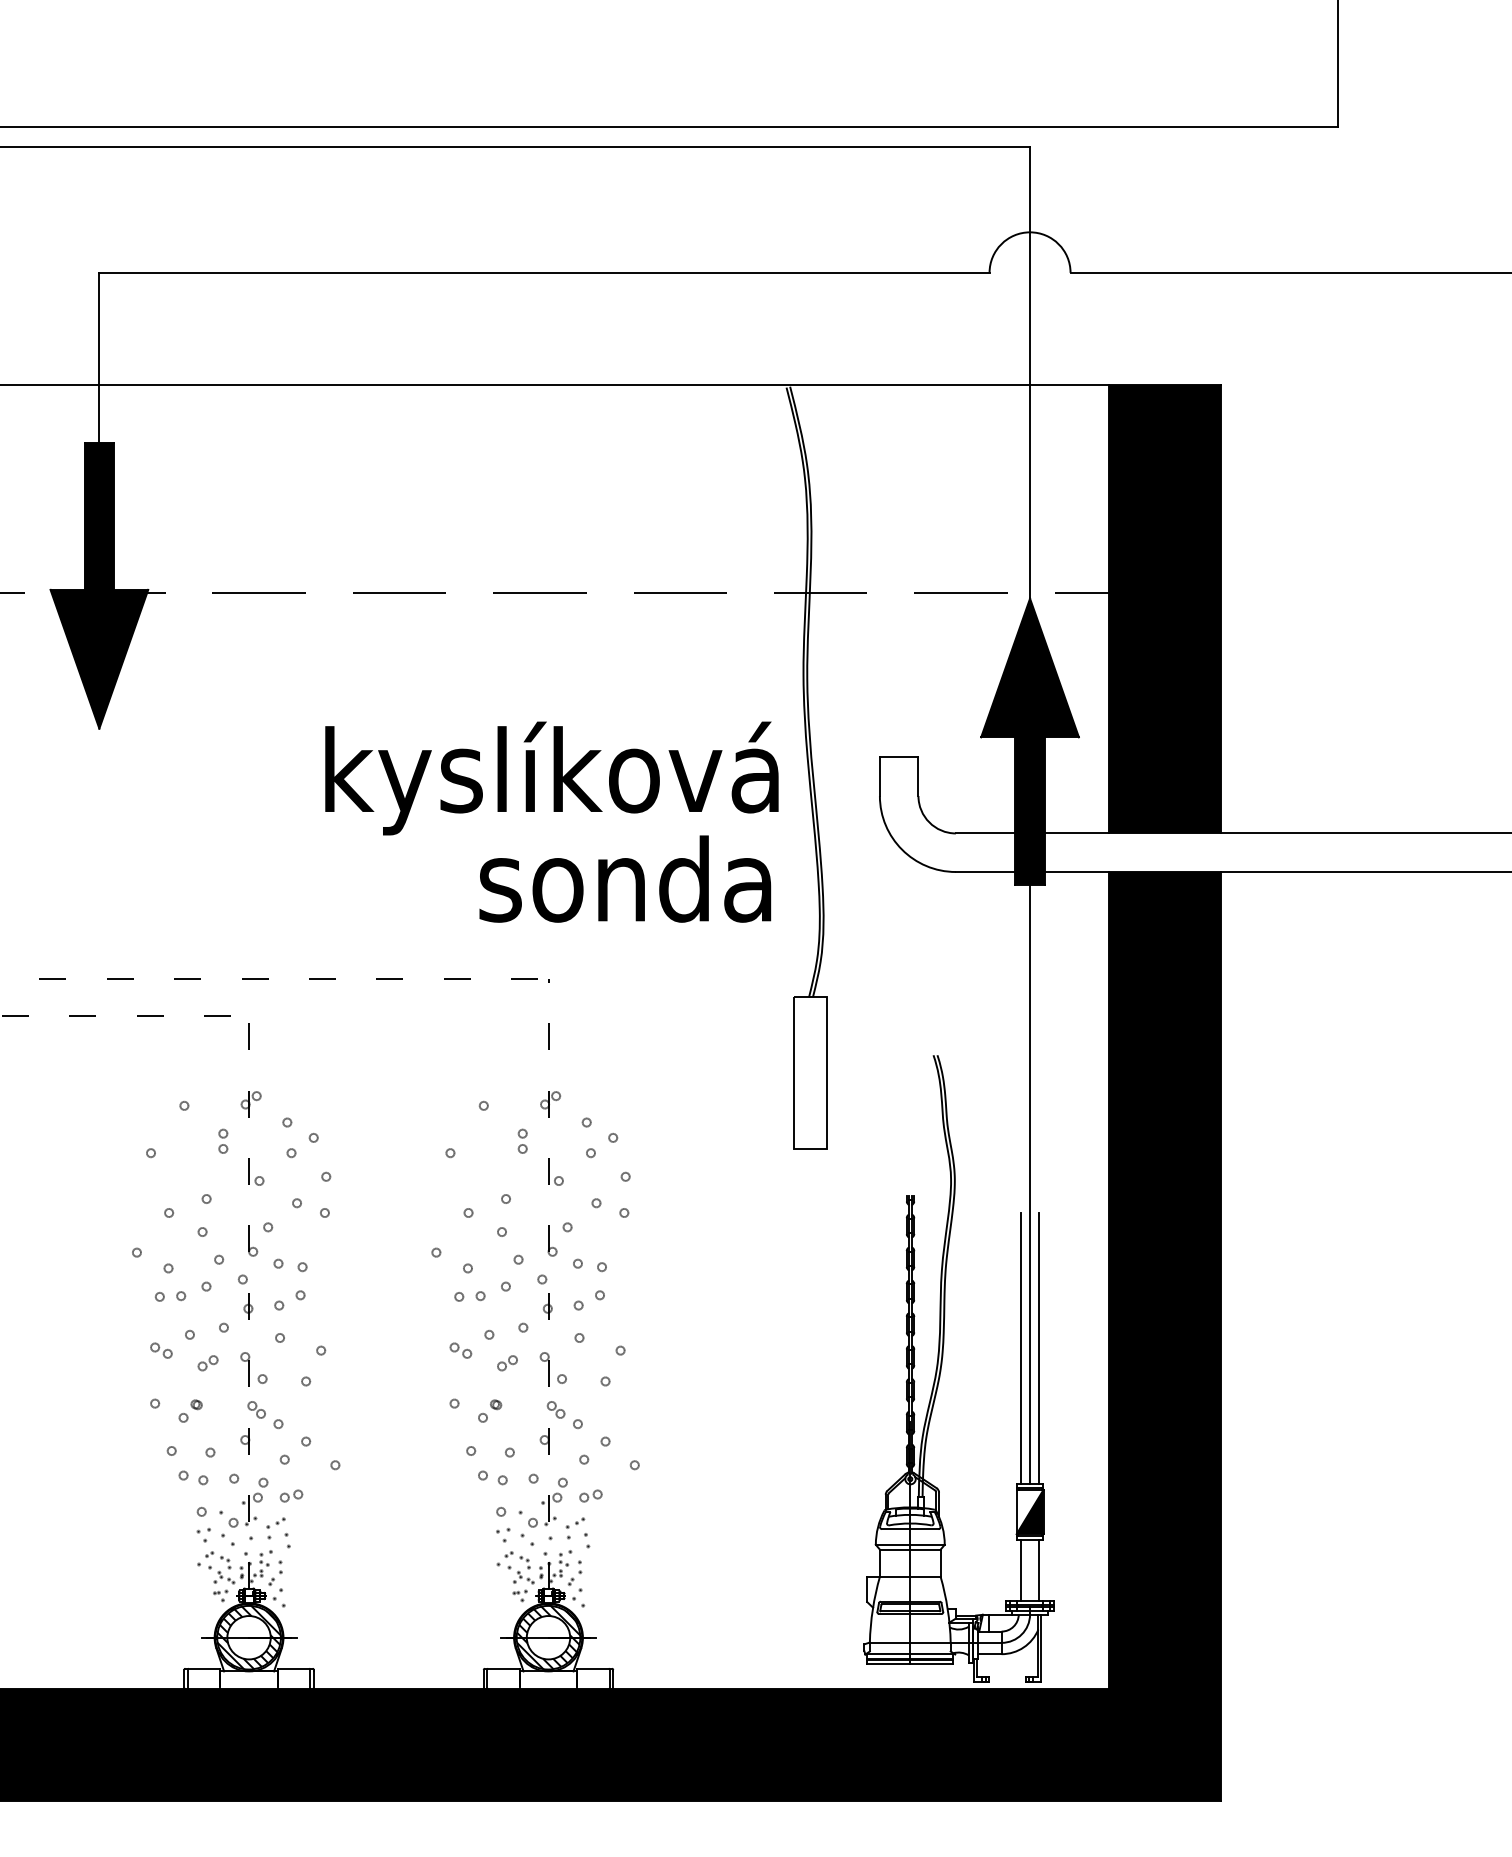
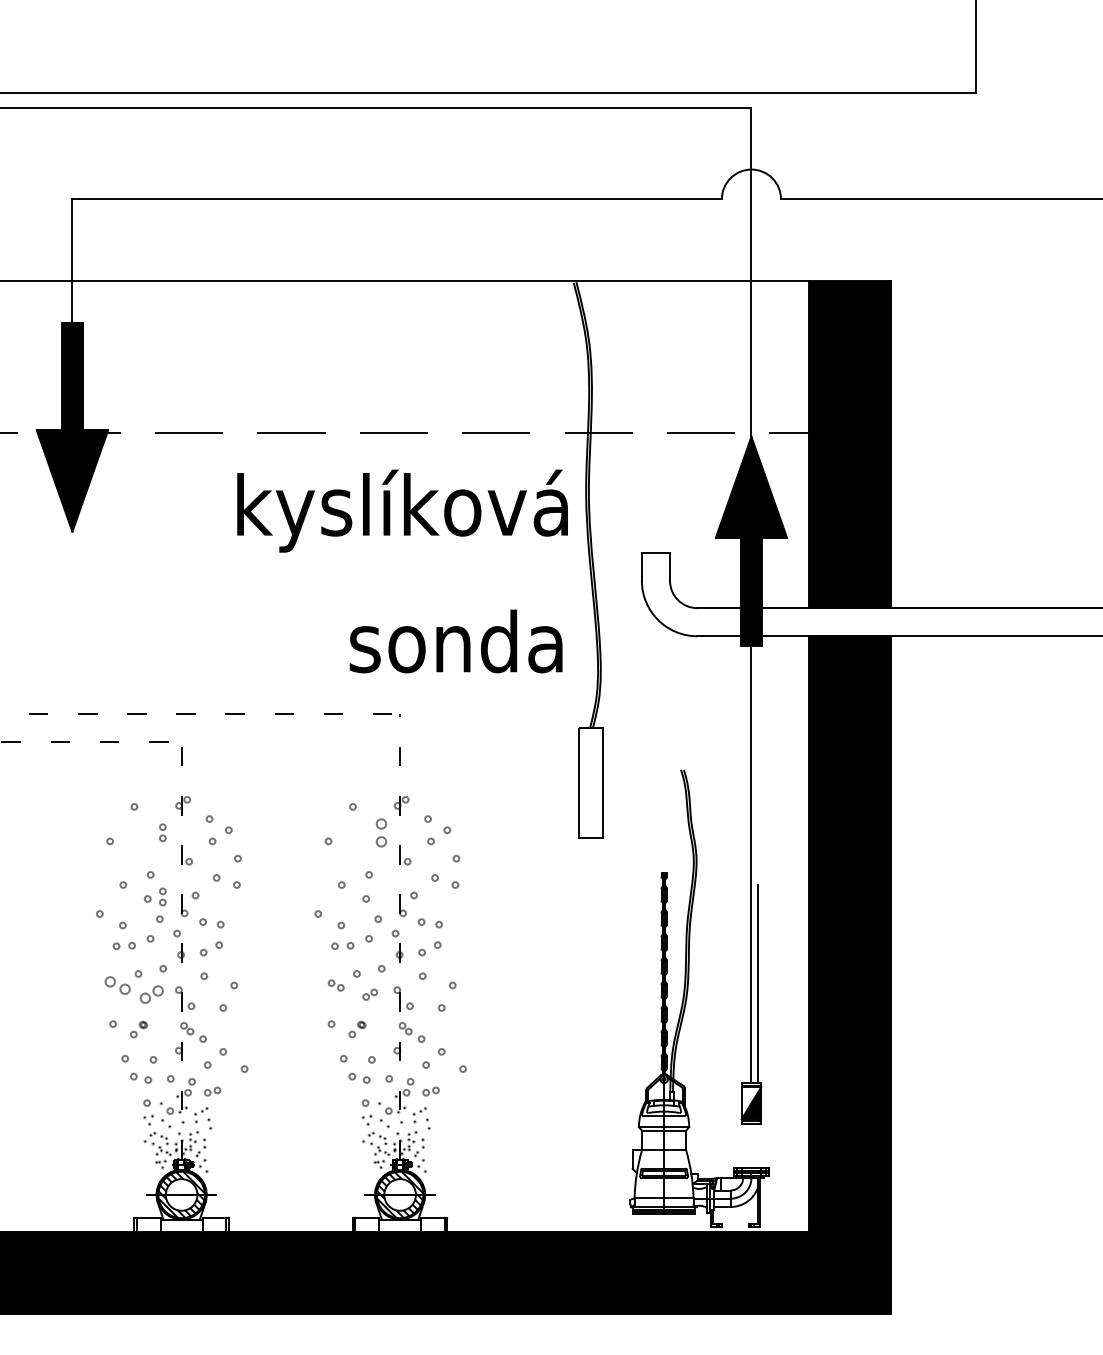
text: (551, 778) -> (402, 511), moved
part: (522, 1140) -> (381, 832), size x1.6
part: (223, 1228) -> (162, 896), added
line: (1020, 1348) -> (744, 983), removed
part: (161, 1350) -> (117, 985), size x1.6
part: (207, 1363) -> (151, 994), size x1.6
line: (1020, 1570) -> (744, 1145), removed
line: (1039, 1570) -> (758, 1145), removed

